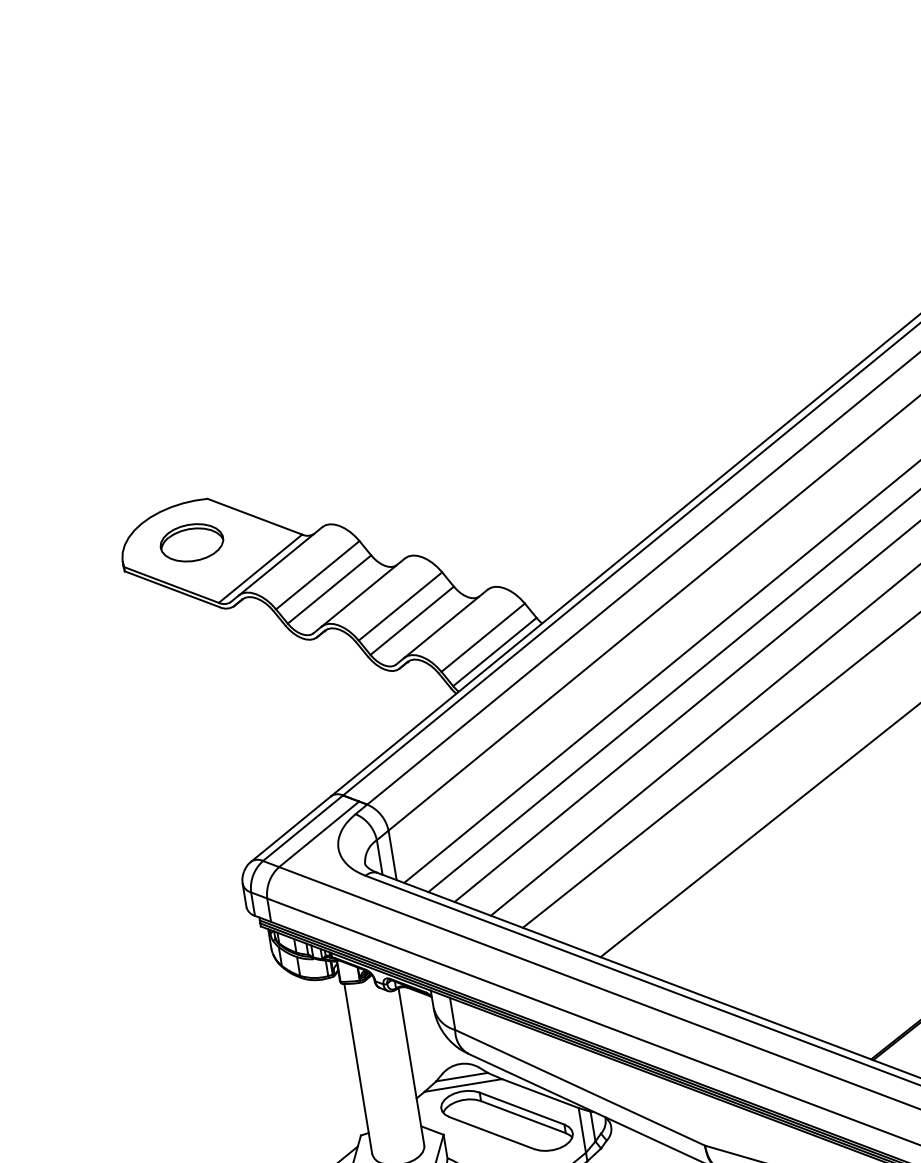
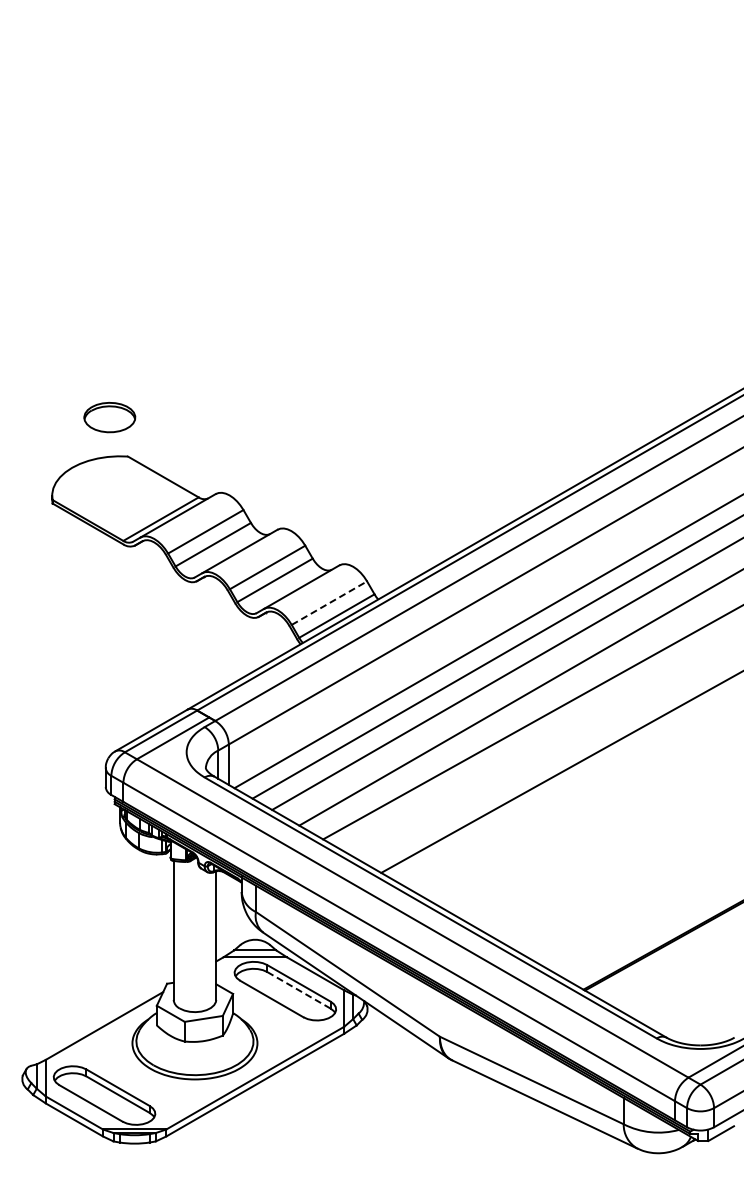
part: (191, 542) -> (109, 417), moved
line: (483, 638) -> (329, 603), solid -> dashed
line: (522, 1117) -> (298, 990), solid -> dashed

